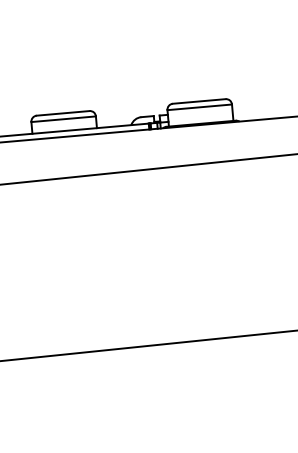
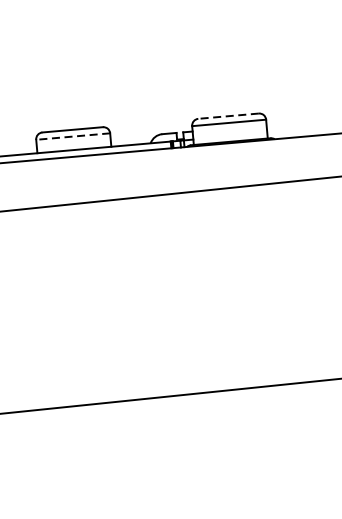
line: (198, 101) -> (227, 116), solid -> dashed
line: (63, 119) -> (73, 136), solid -> dashed

